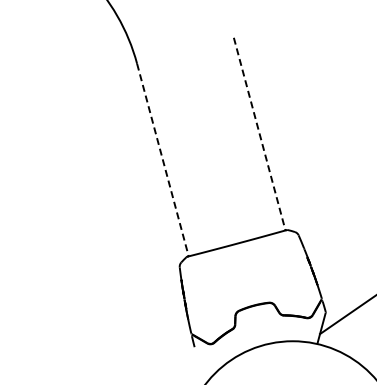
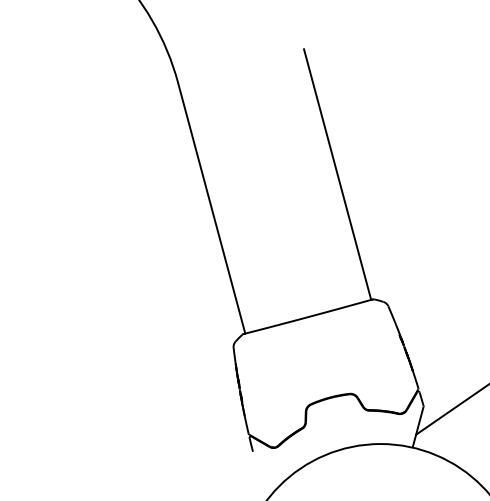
line: (259, 134) -> (337, 175), dashed -> solid
line: (162, 160) -> (211, 208), dashed -> solid

